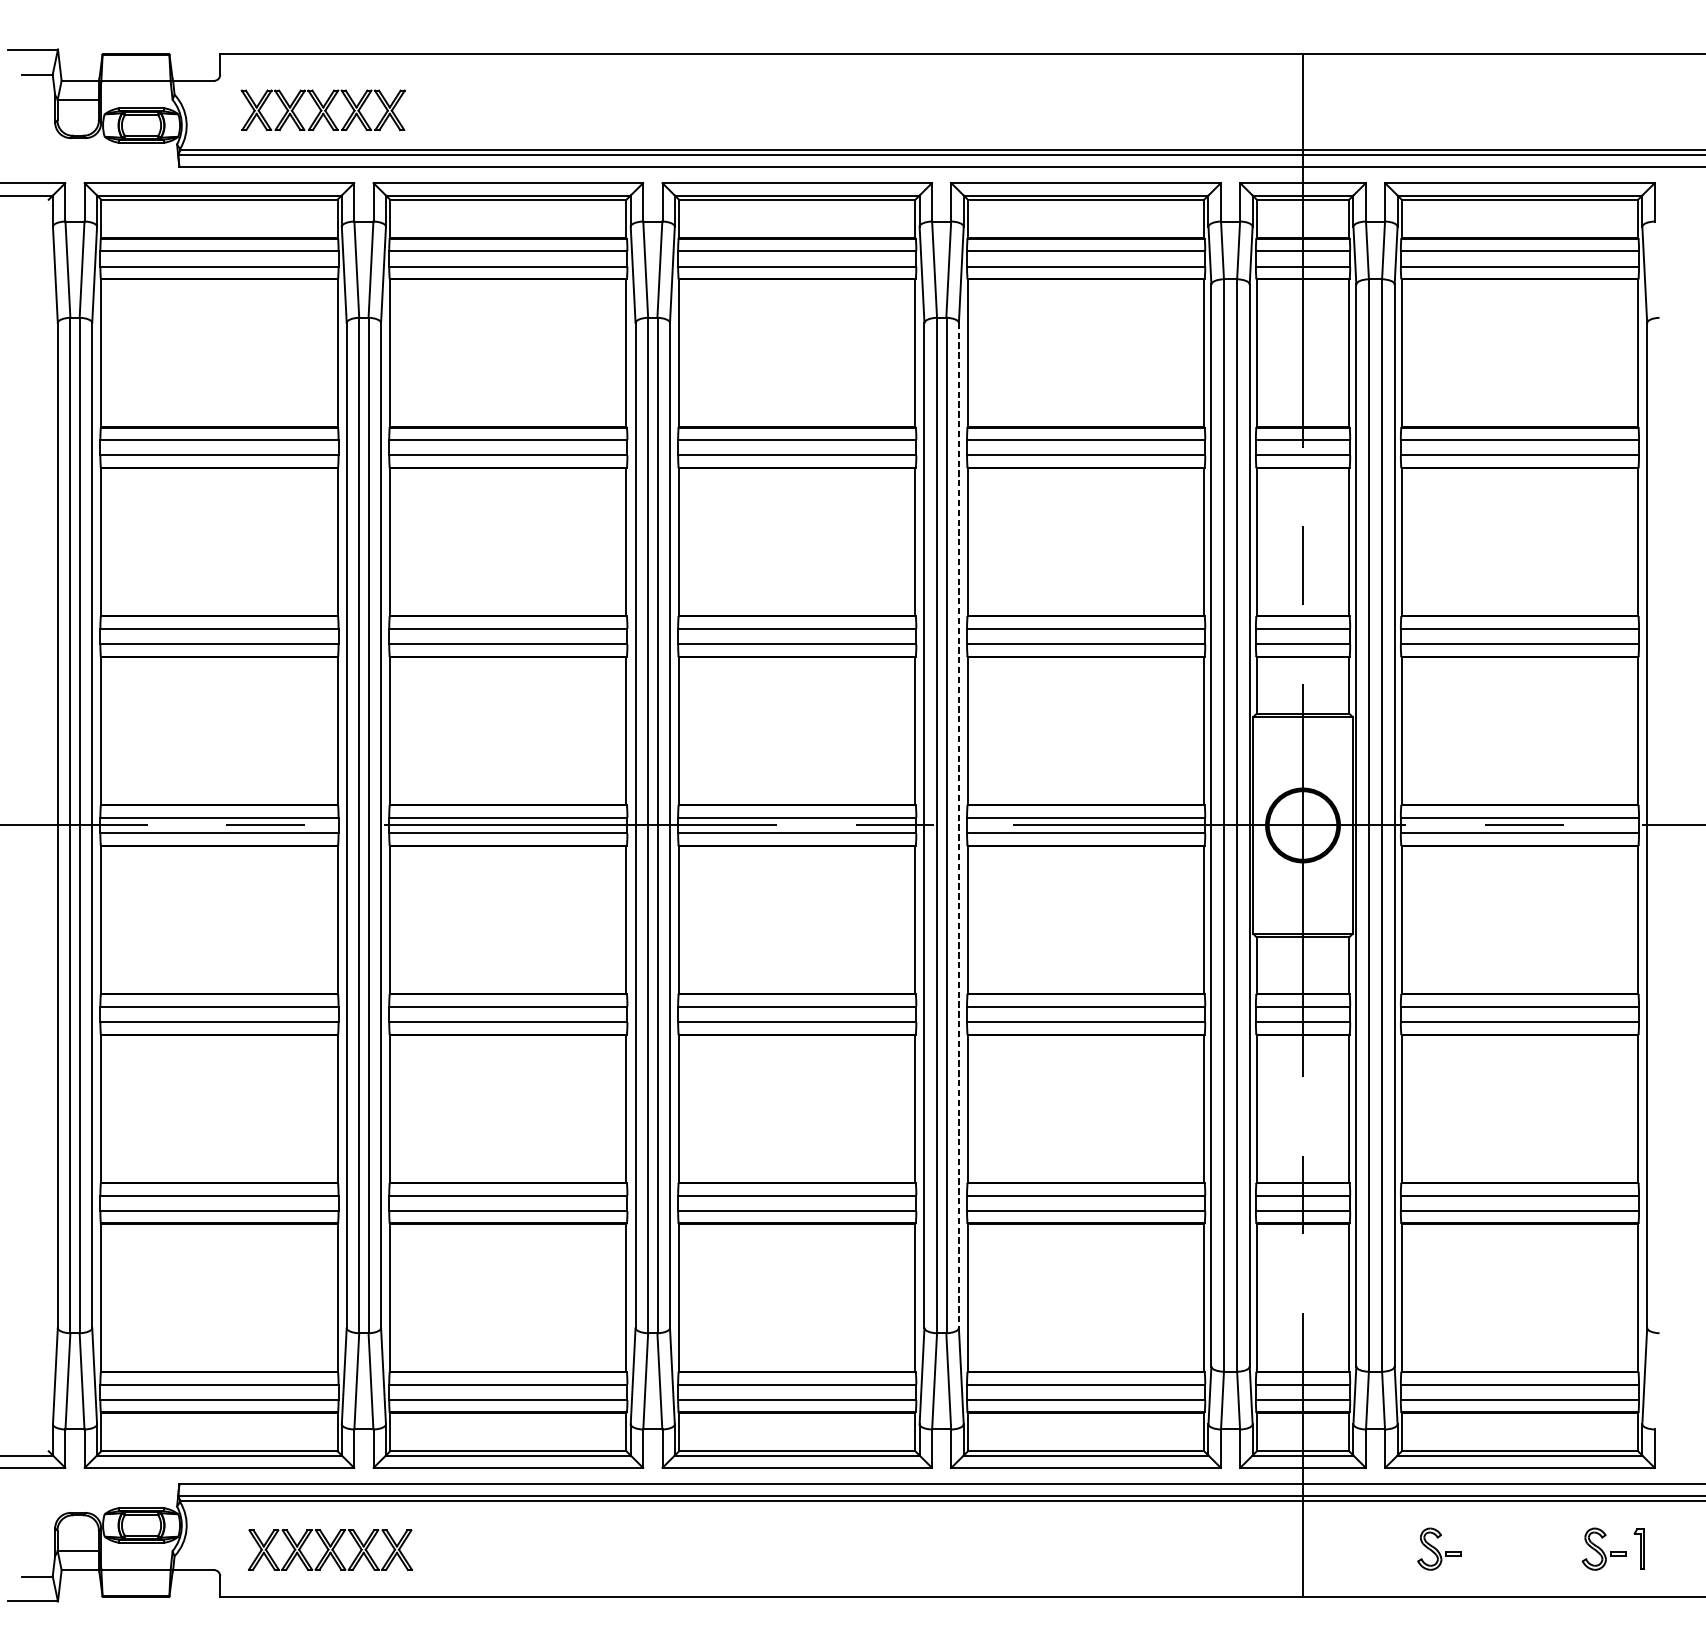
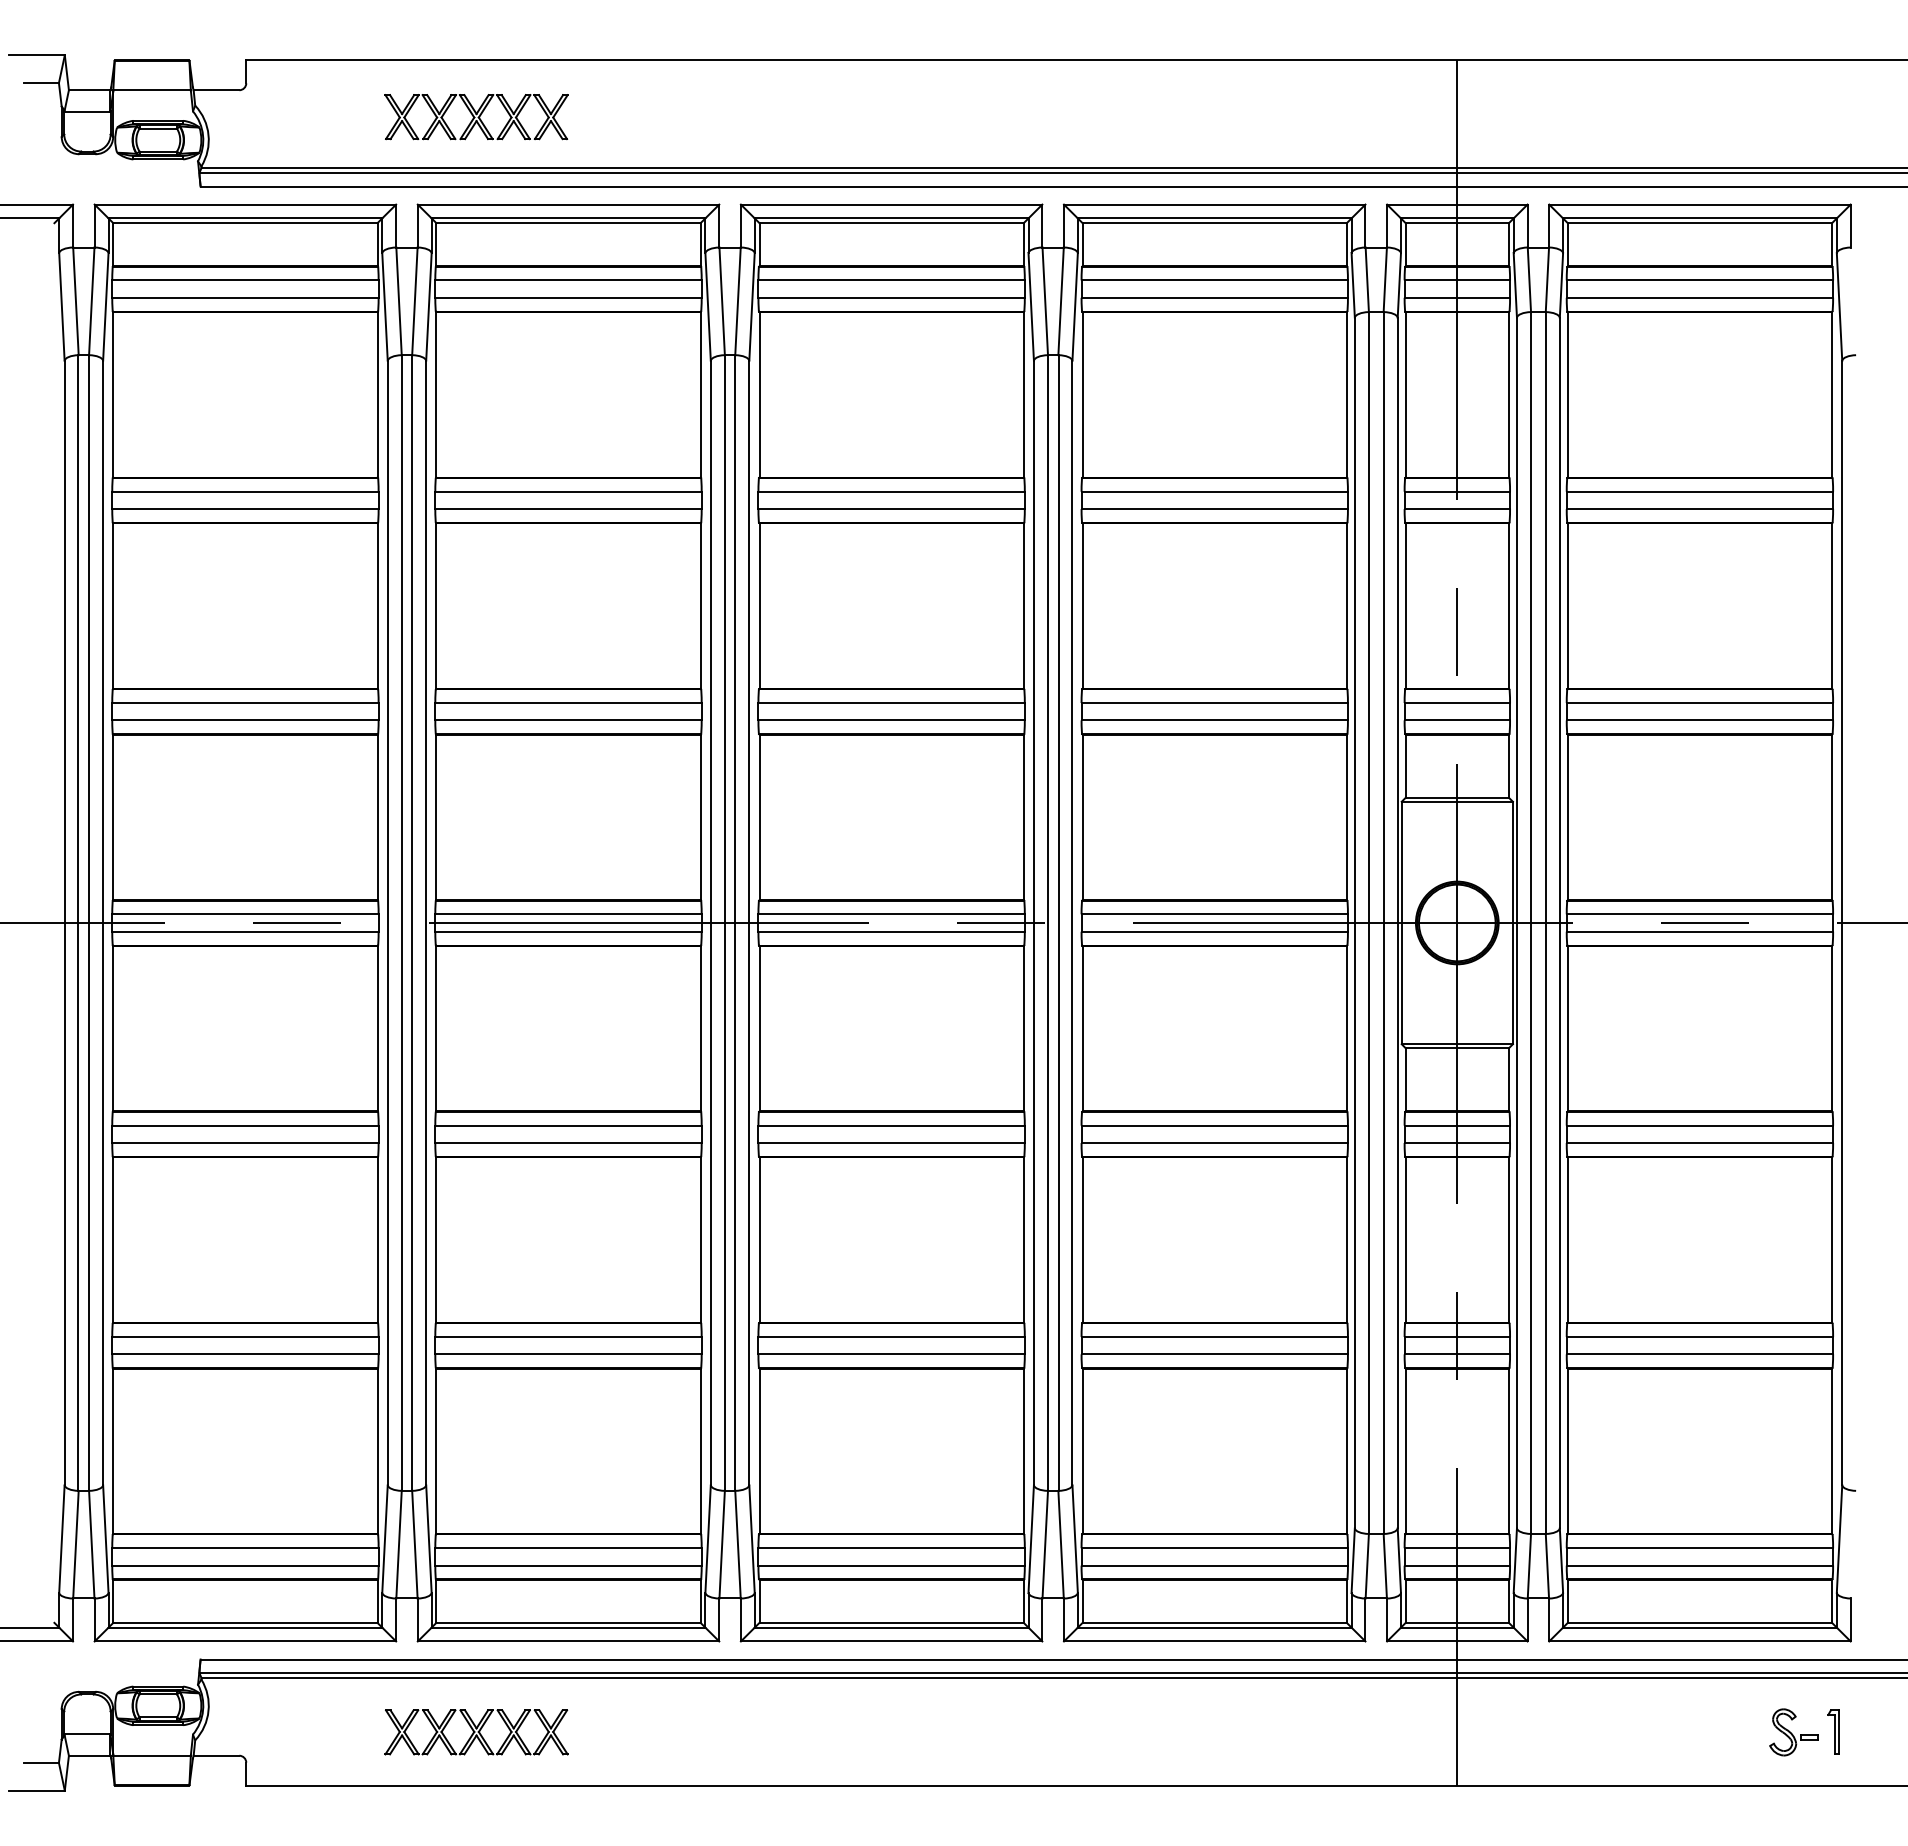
part: (323, 110) -> (476, 117), moved
line: (958, 825) -> (1072, 923), dashed -> solid
part: (1439, 1549) -> (1609, 1732), removed
part: (330, 1550) -> (476, 1732), moved

